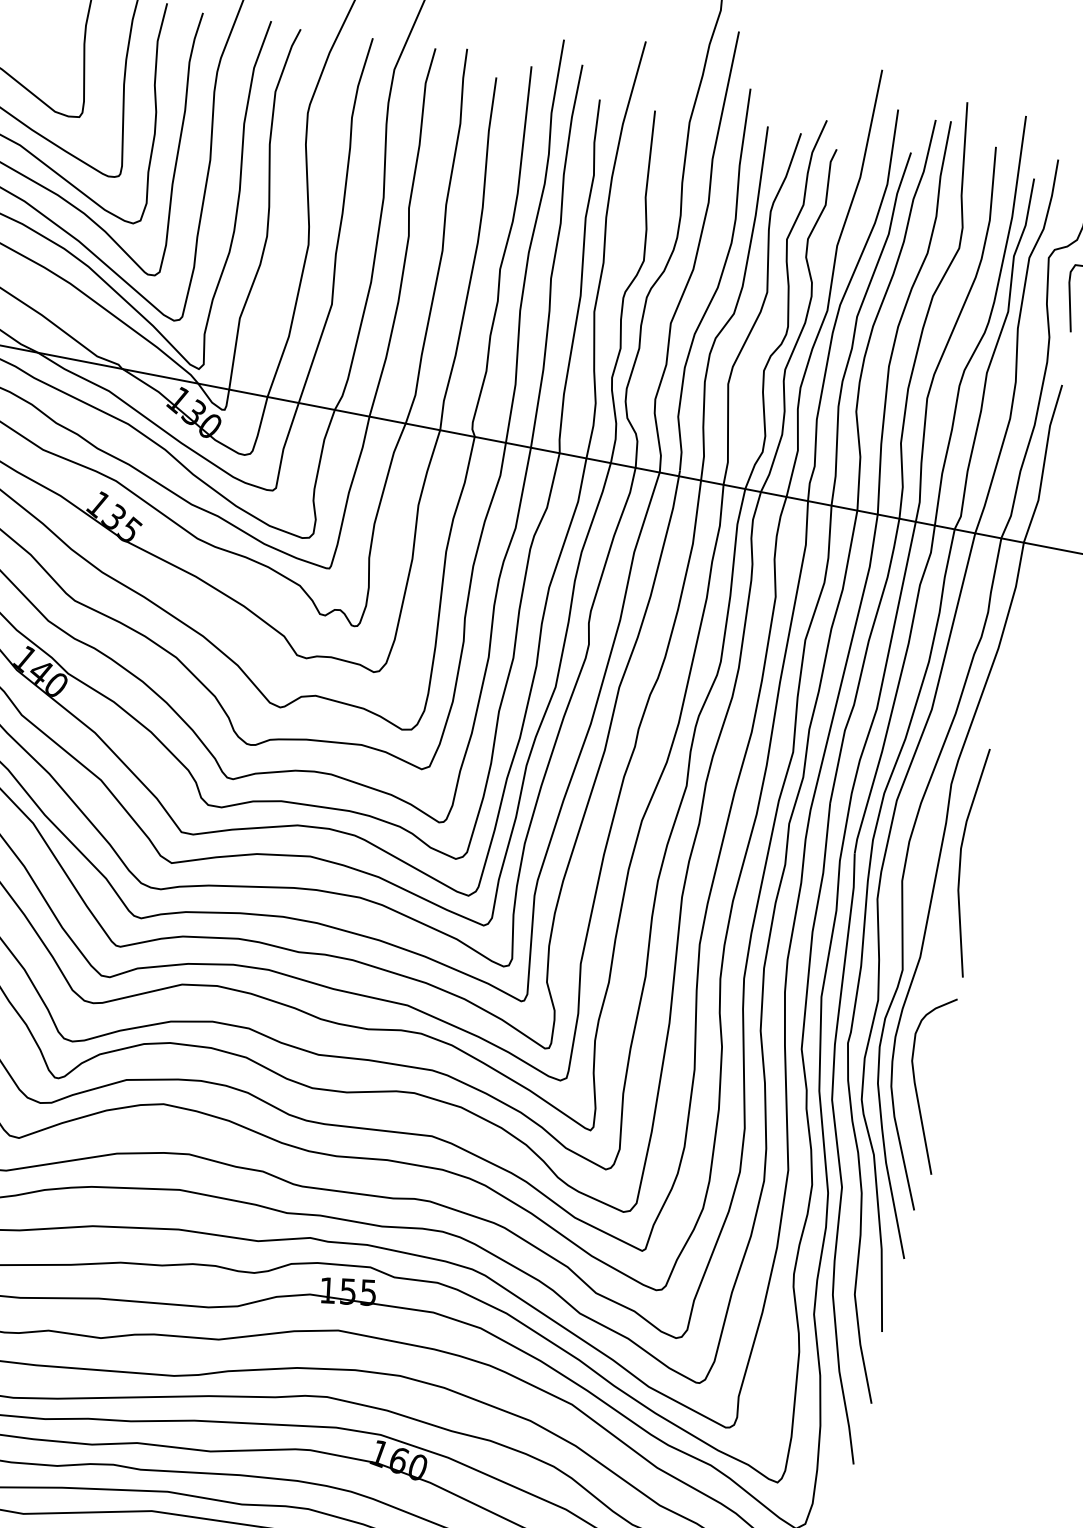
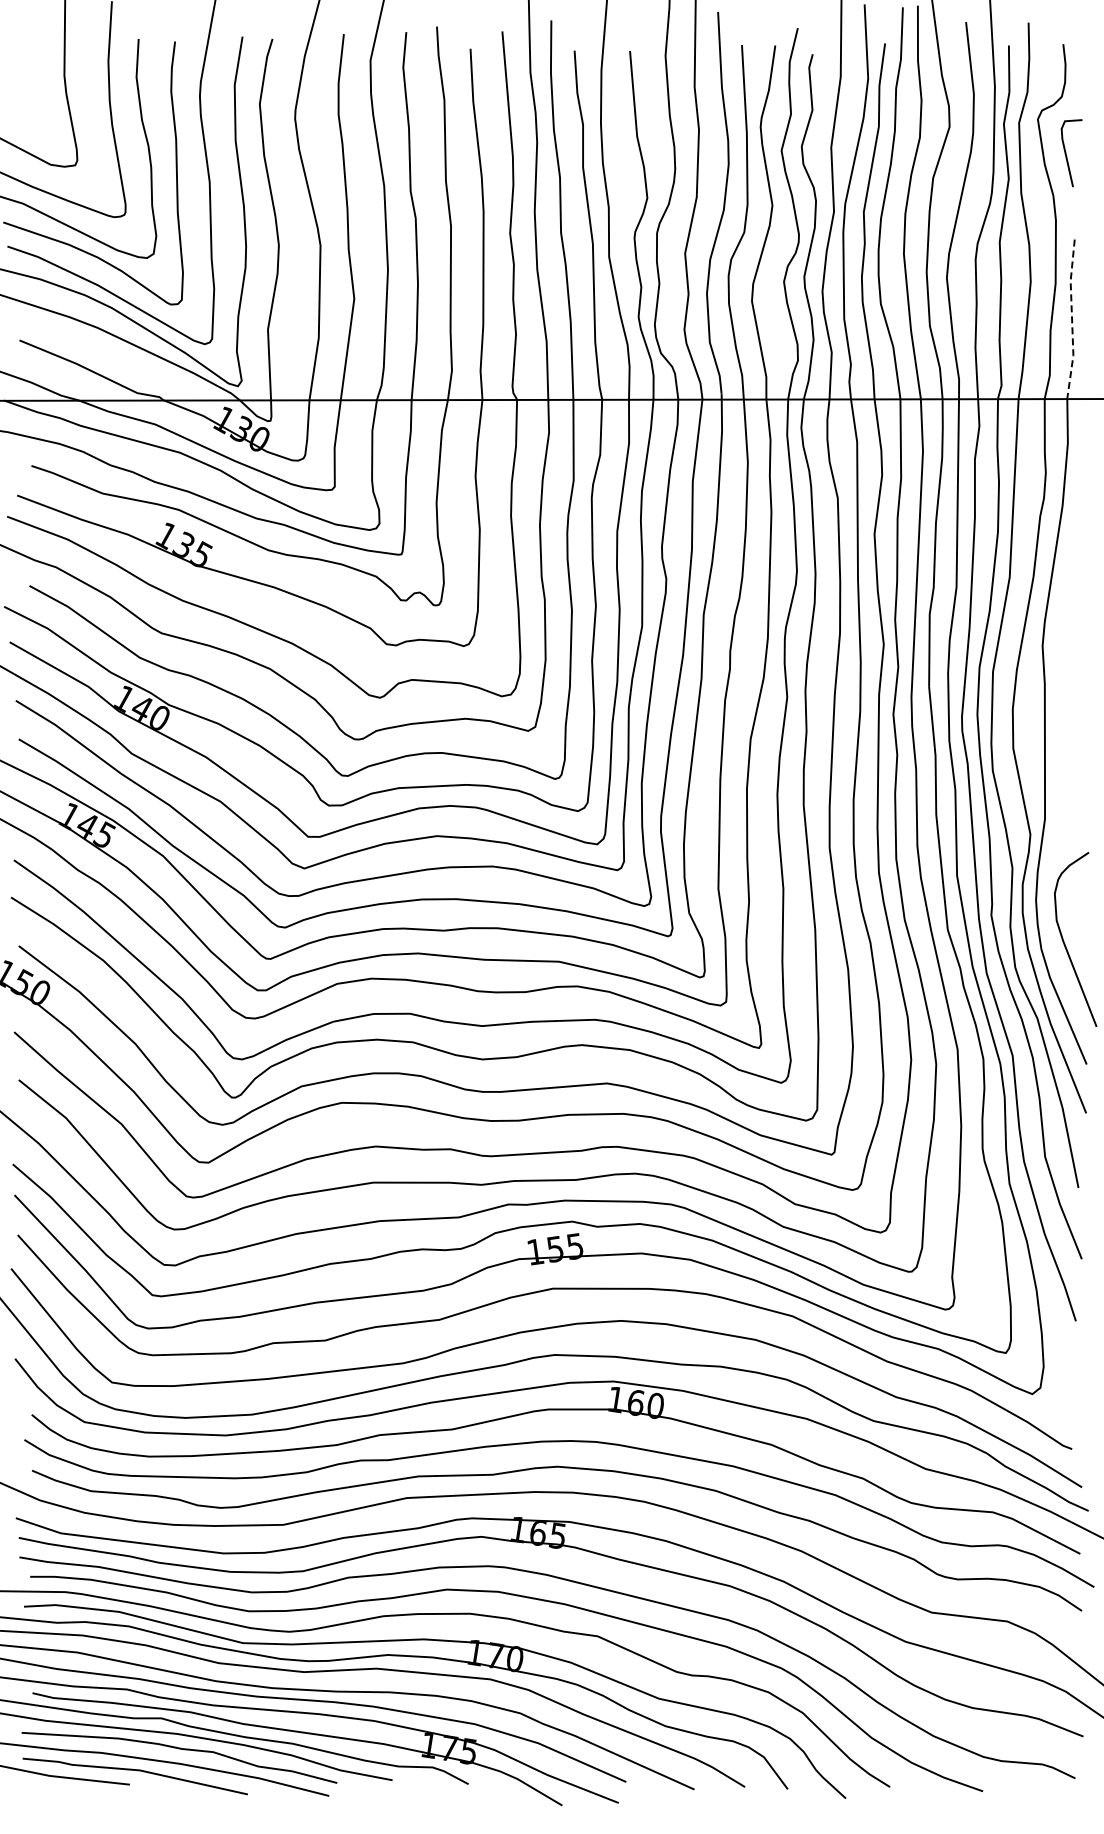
line: (1044, 464) -> (1072, 319), solid -> dashed
line: (961, 860) -> (1066, 717), removed

